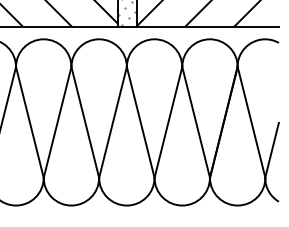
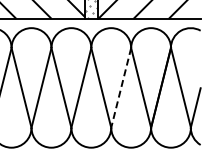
line: (168, 123) -> (121, 88), solid -> dashed

